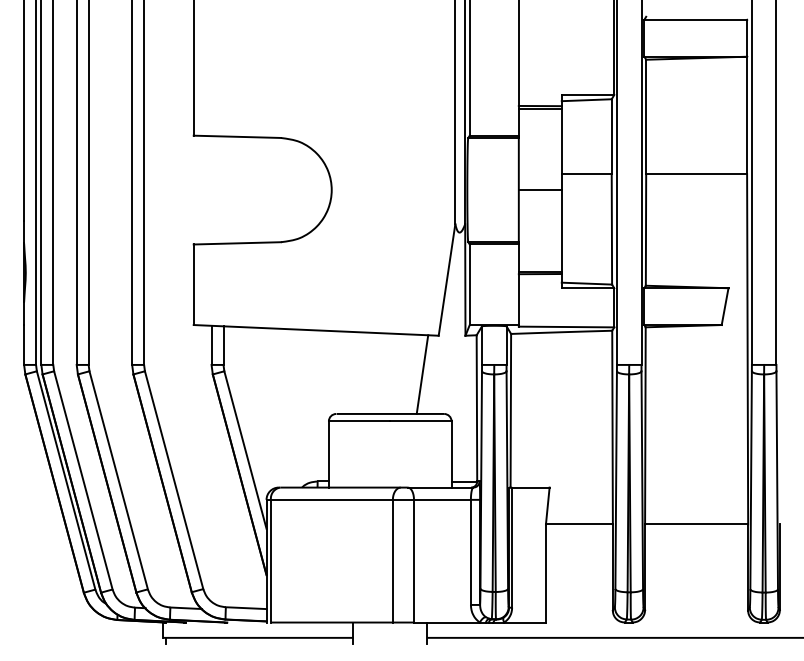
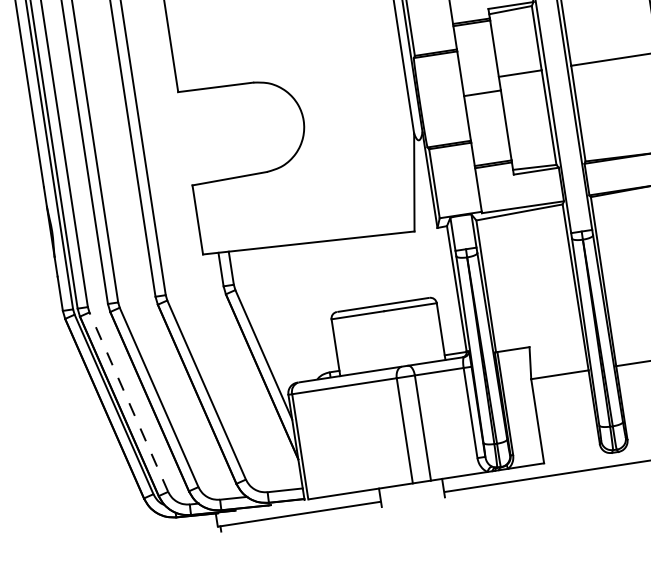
line: (422, 374) -> (405, 266), removed
line: (83, 480) -> (128, 402), solid -> dashed

